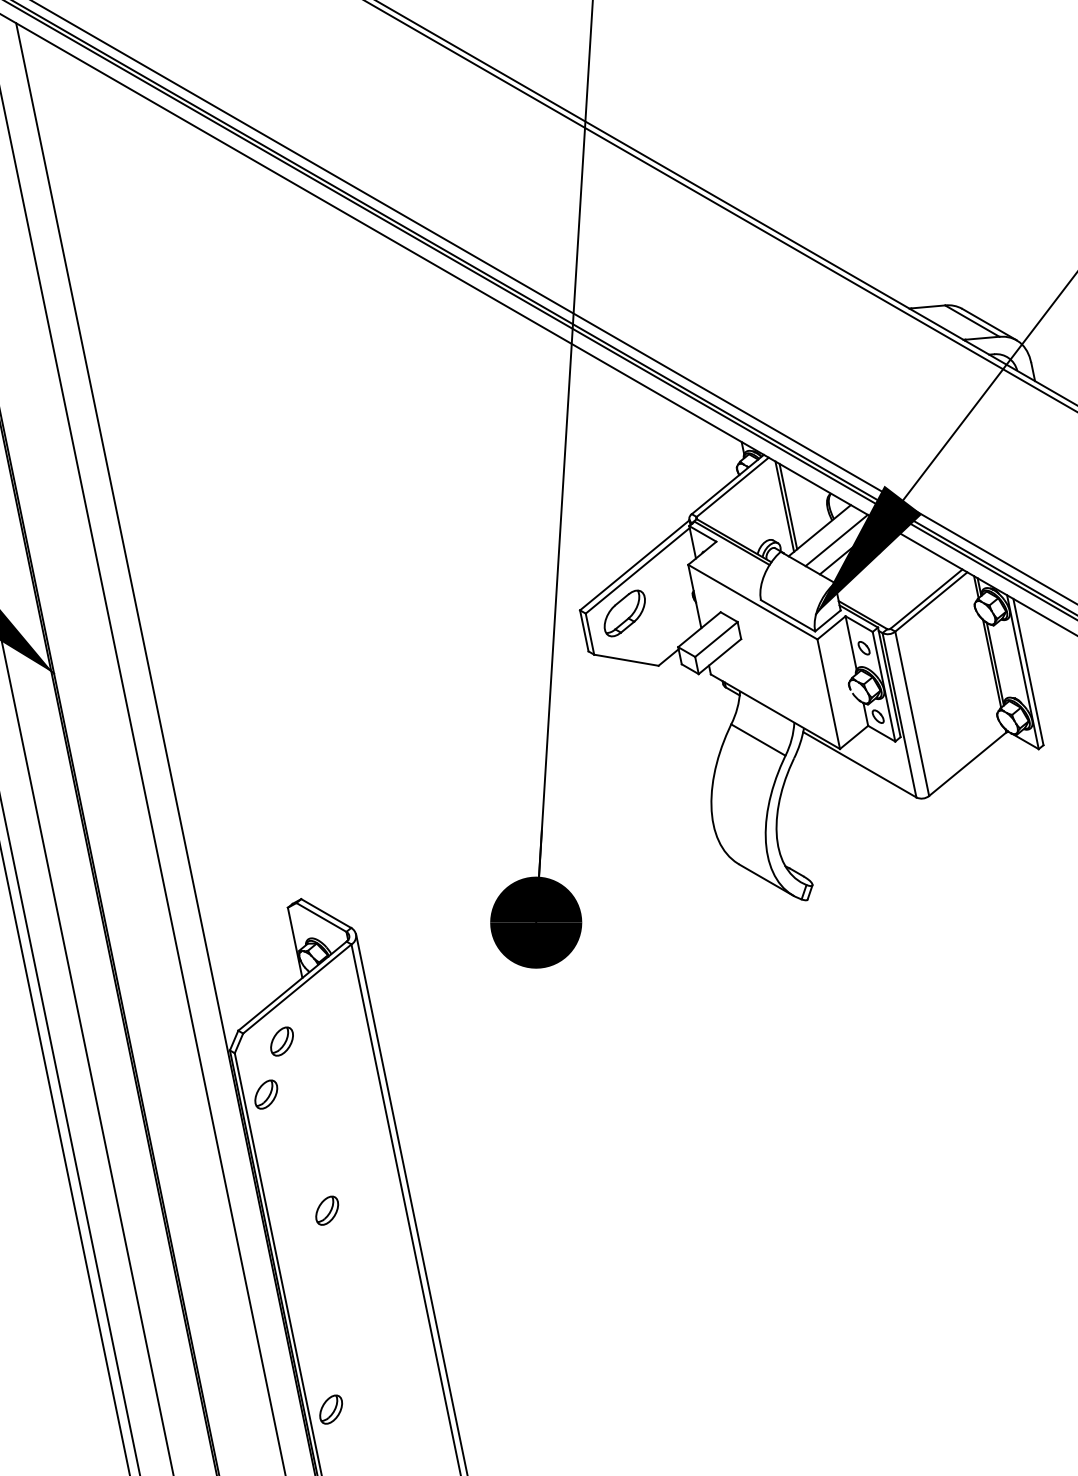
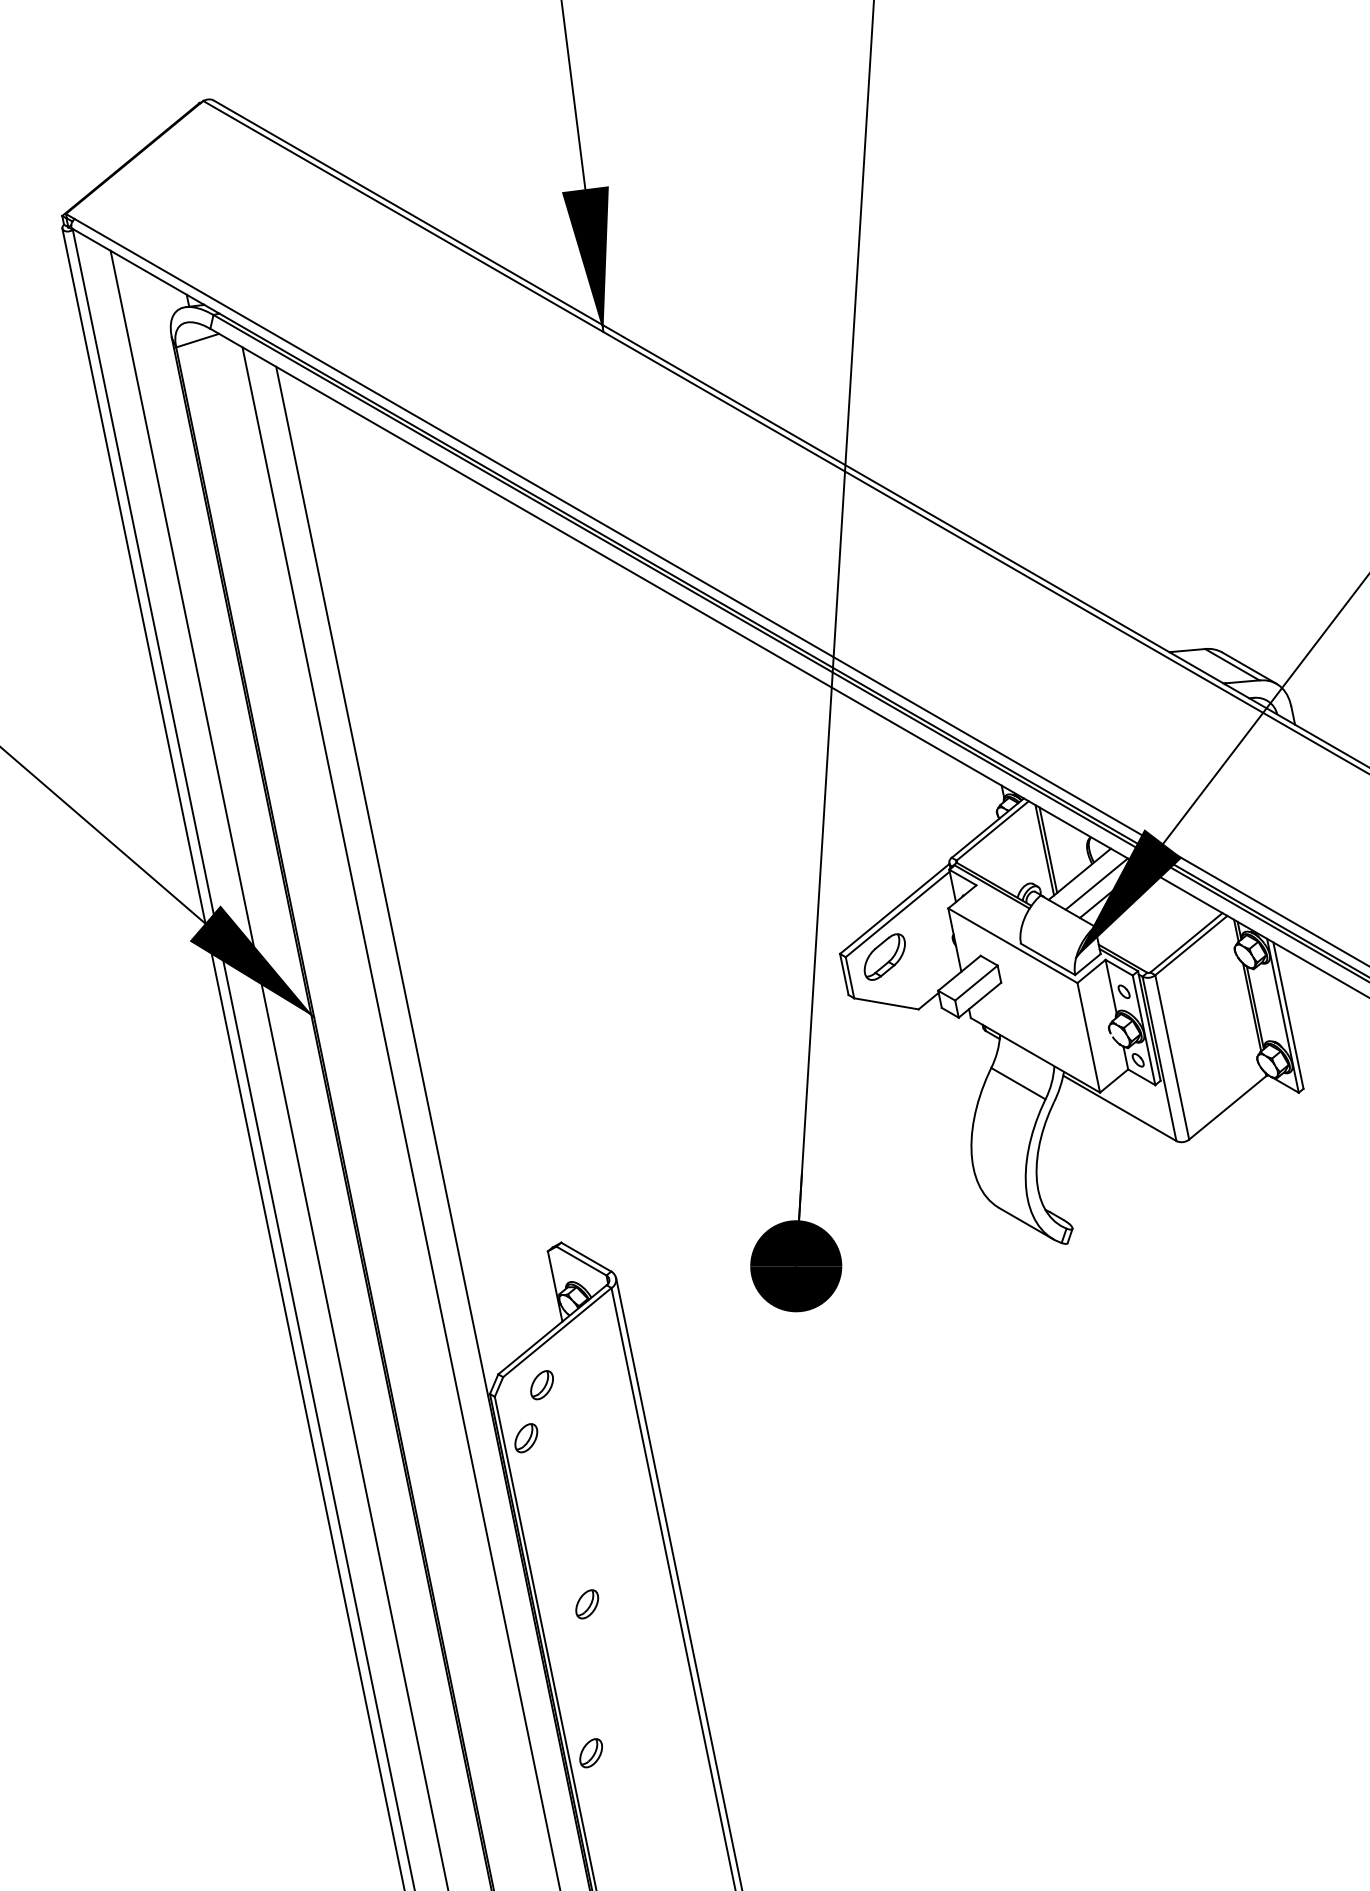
part: (327, 1210) -> (587, 1604), moved

